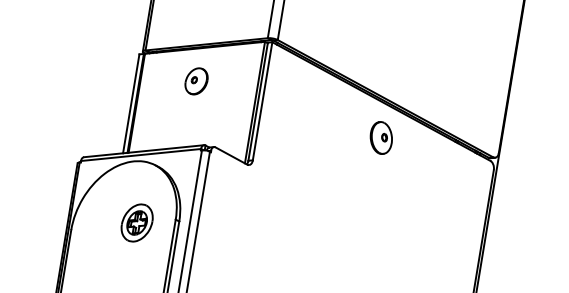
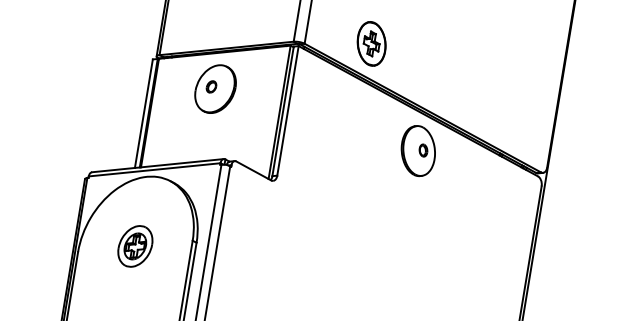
part: (338, 39) -> (371, 43), added
part: (196, 80) -> (215, 88), size x1.67
part: (380, 138) -> (417, 151), size x1.43
part: (137, 223) -> (135, 246), moved

